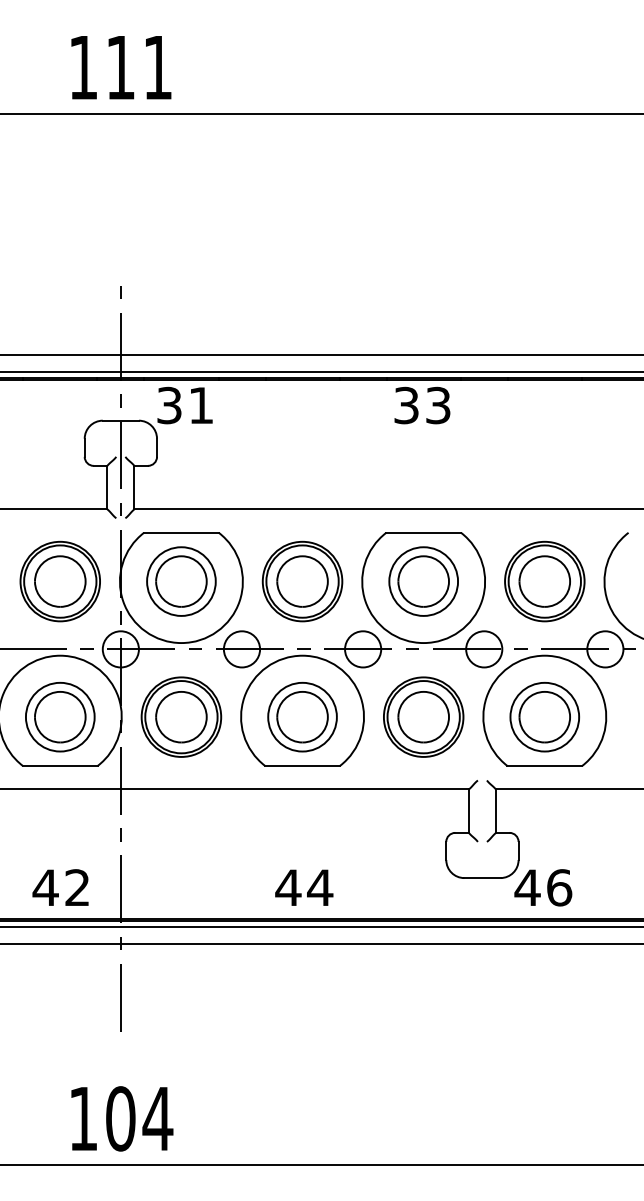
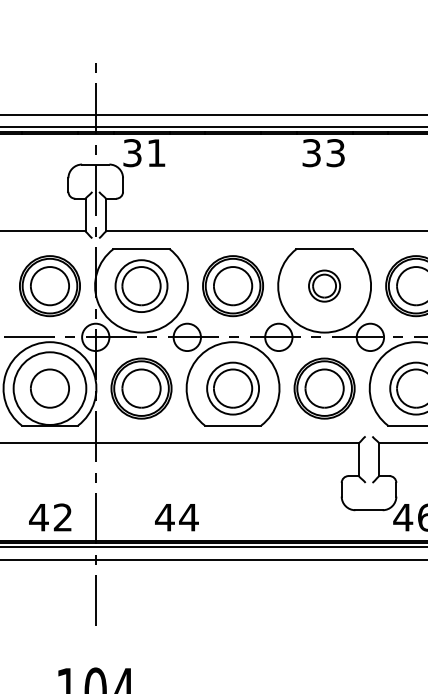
part: (423, 581) -> (324, 286), size x0.6
circle: (59, 716) -> (49, 388), size x1.4
text: (304, 887) -> (177, 517), moved

